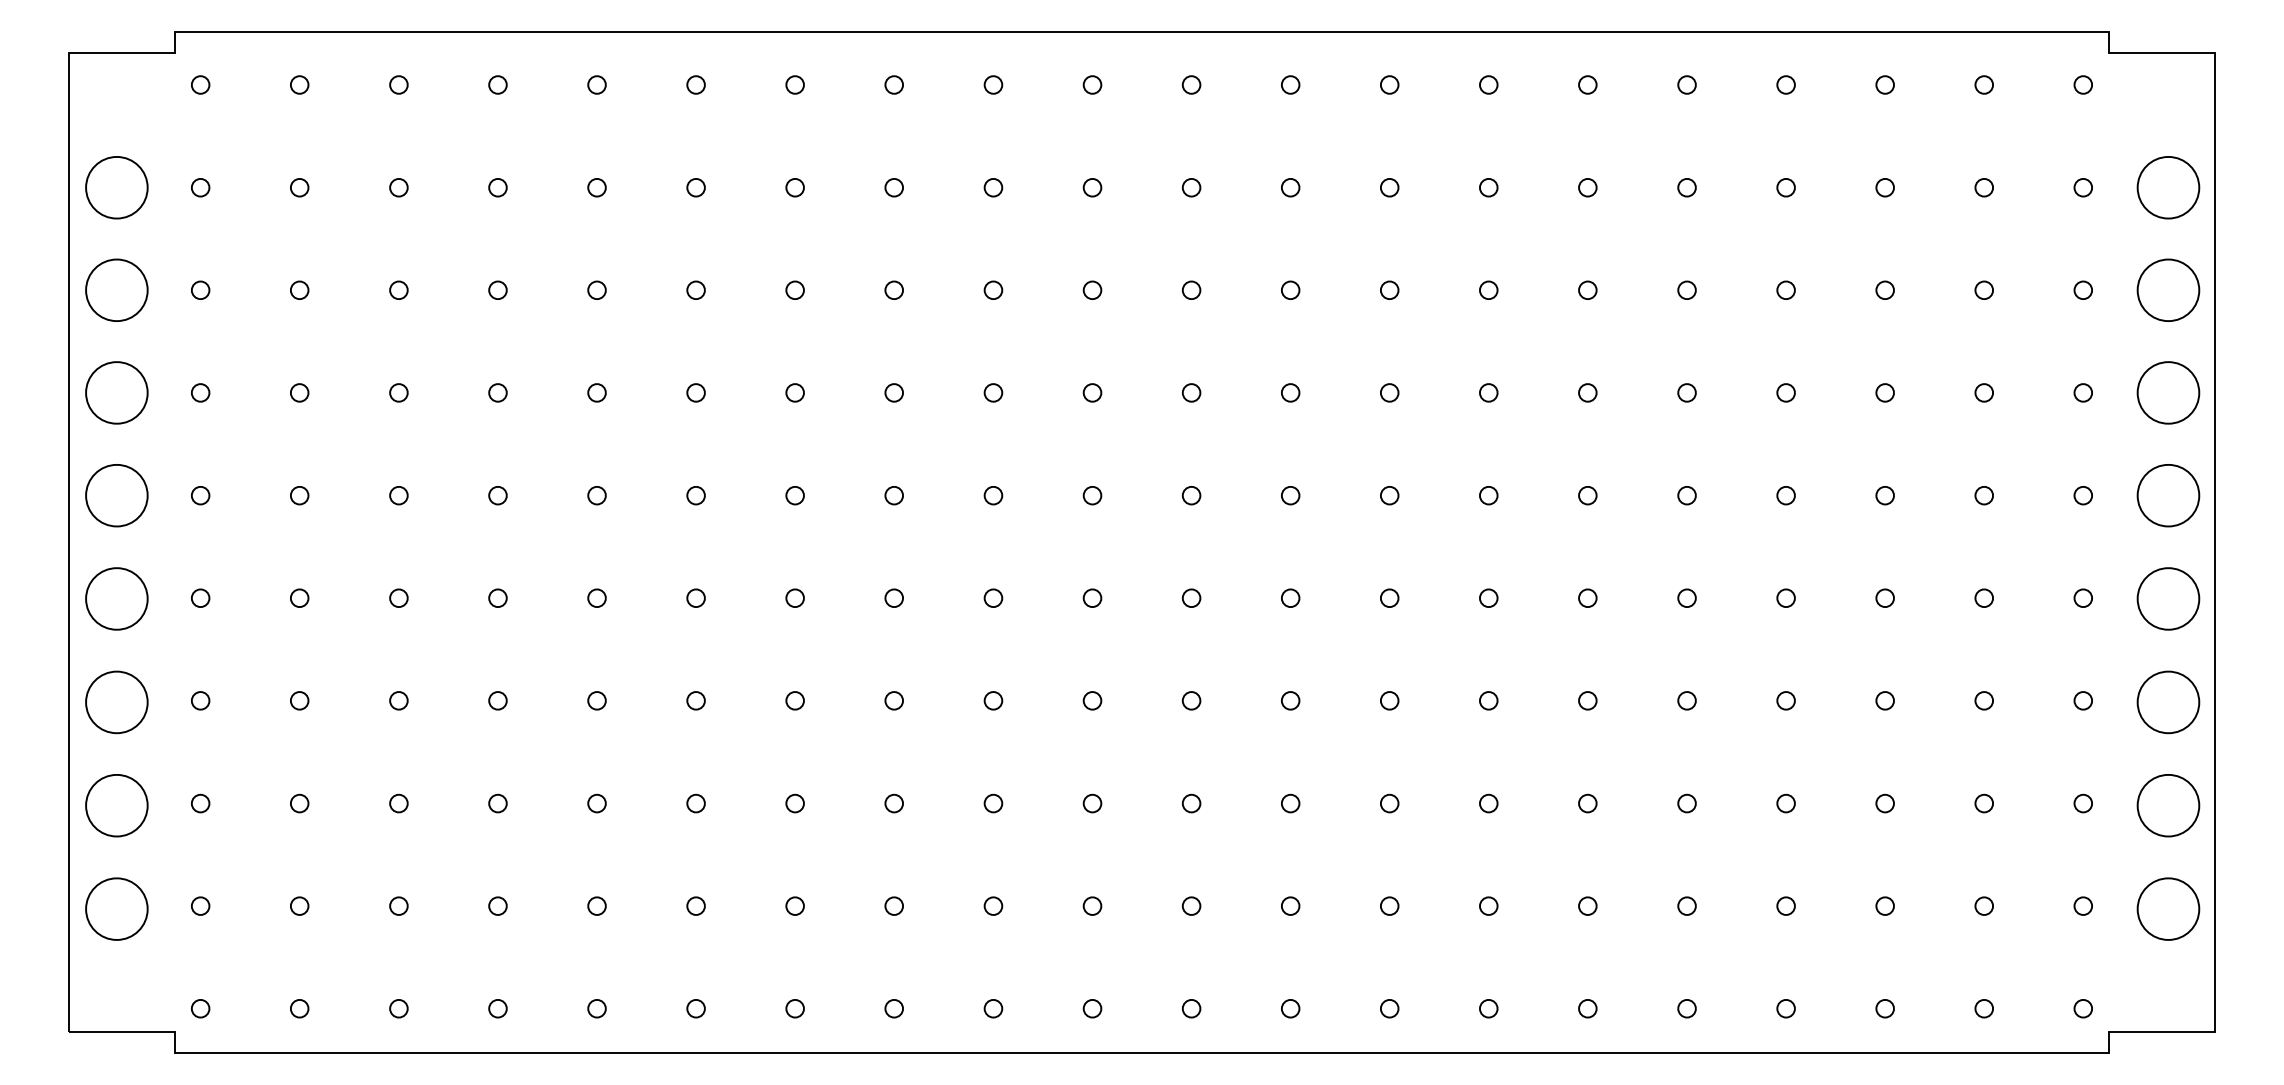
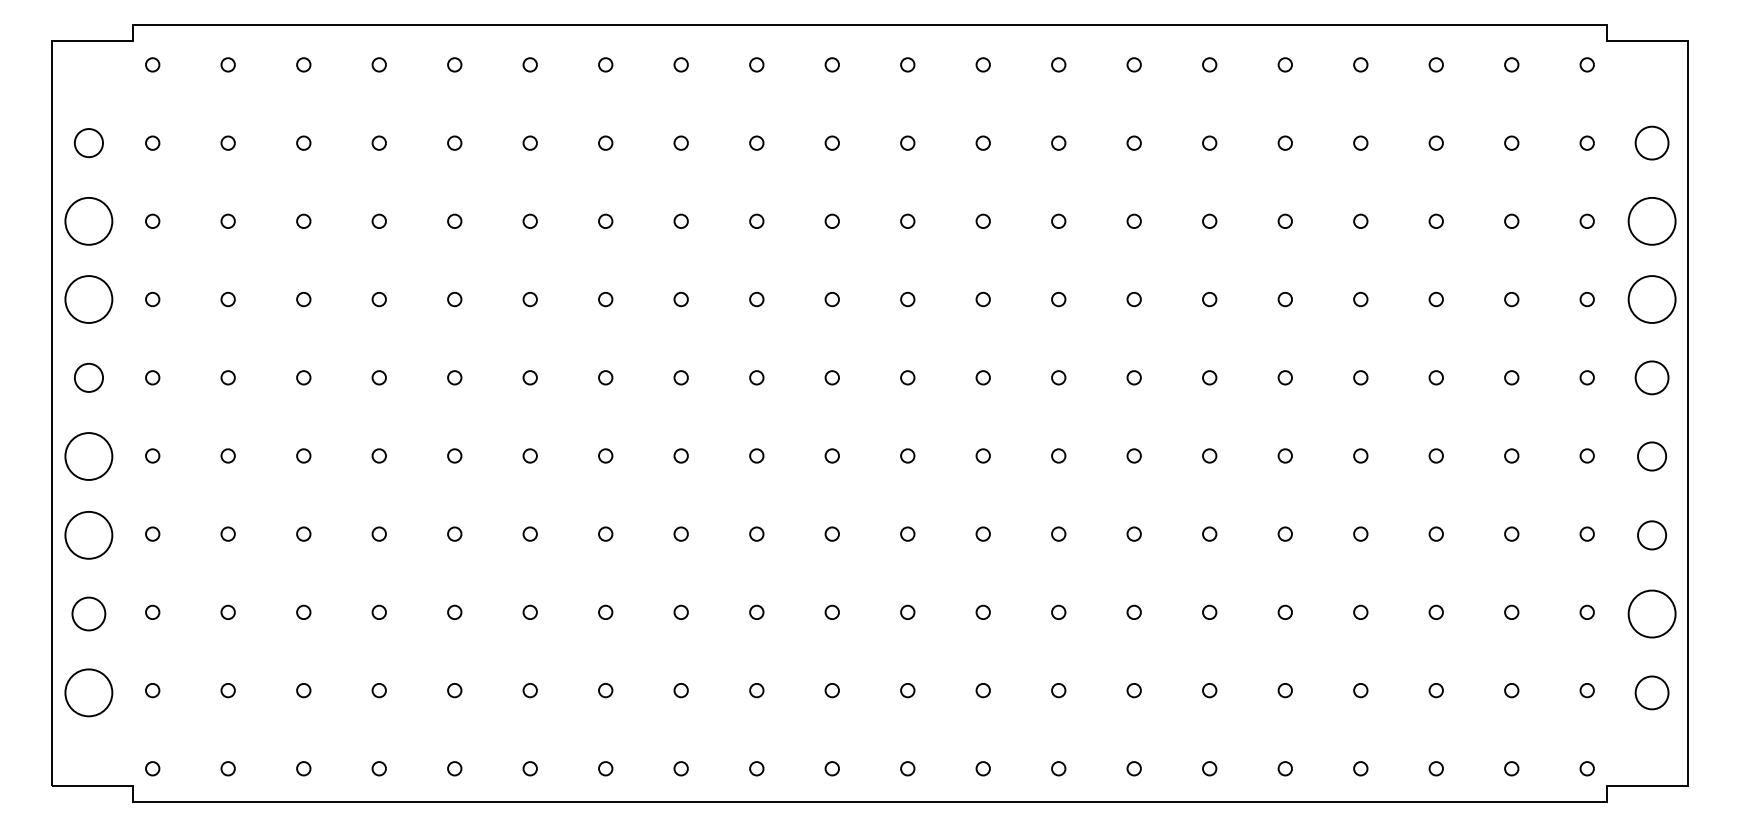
circle: (116, 186) -> (88, 142), size x0.6
circle: (2167, 186) -> (1651, 142), size x0.7
circle: (116, 495) -> (88, 377), size x0.6
circle: (2167, 495) -> (1651, 377), size x0.7
circle: (2167, 598) -> (1651, 456), size x0.6
circle: (2167, 702) -> (1651, 535), size x0.6
circle: (116, 804) -> (88, 613), size x0.7
circle: (2167, 908) -> (1651, 692), size x0.7

